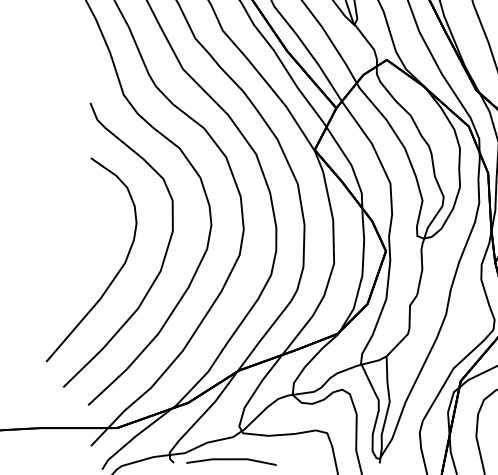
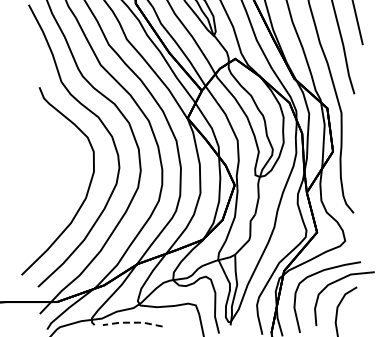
curve: (113, 277) -> (54, 202), removed
line: (231, 459) -> (132, 322), solid -> dashed

